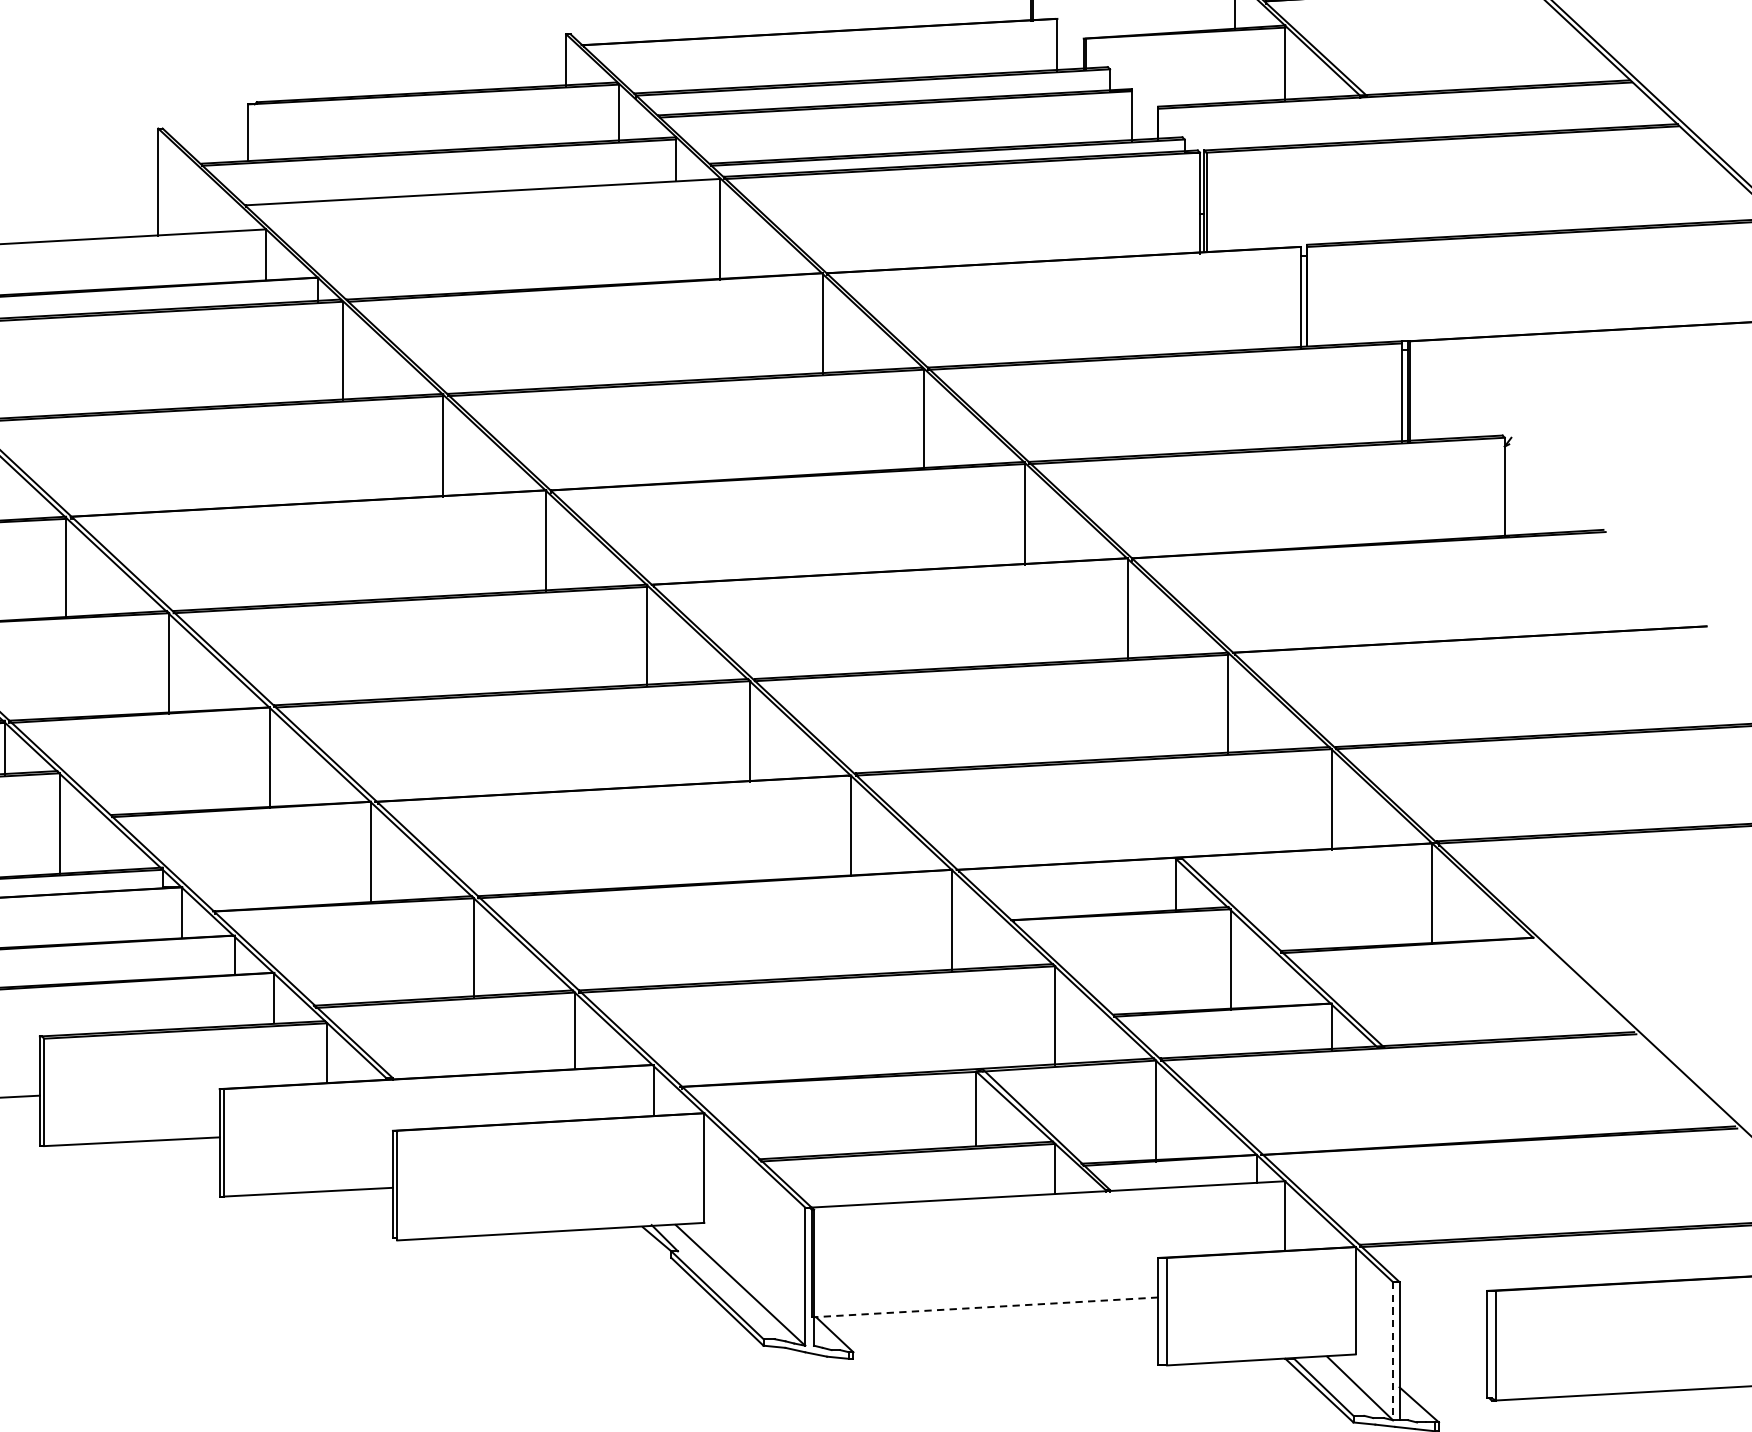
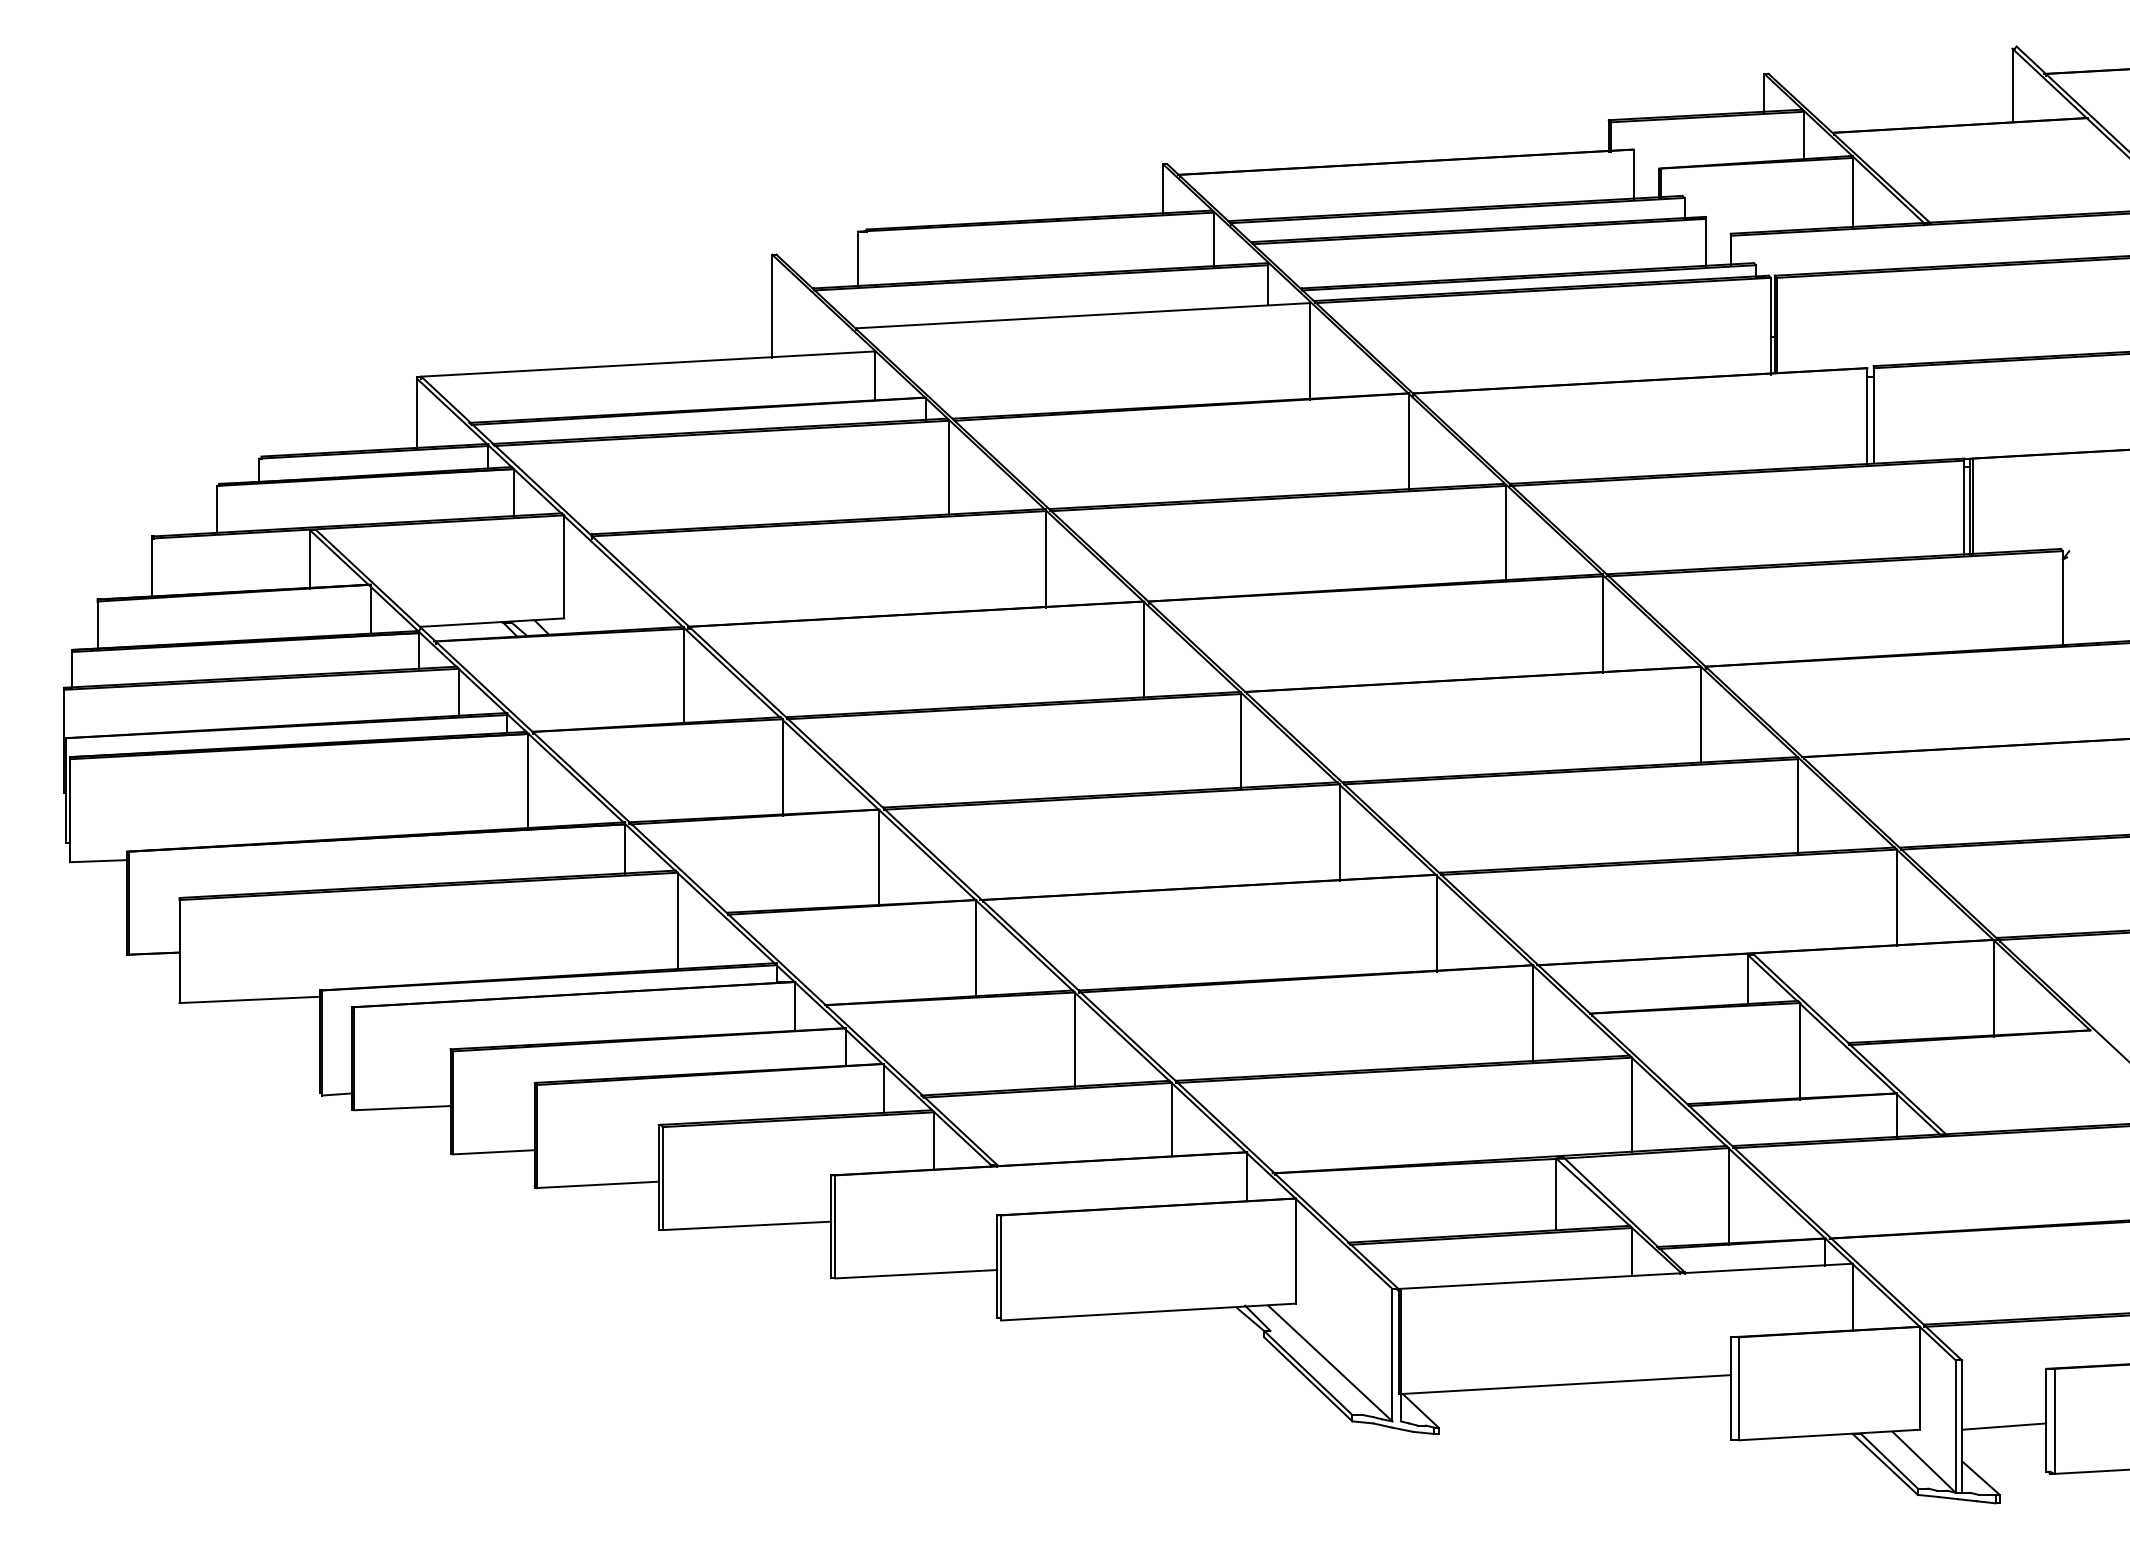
line: (985, 1307) -> (1565, 1384), dashed -> solid
line: (1443, 1351) -> (2004, 1426), added
line: (1392, 1352) -> (1955, 1427), dashed -> solid

